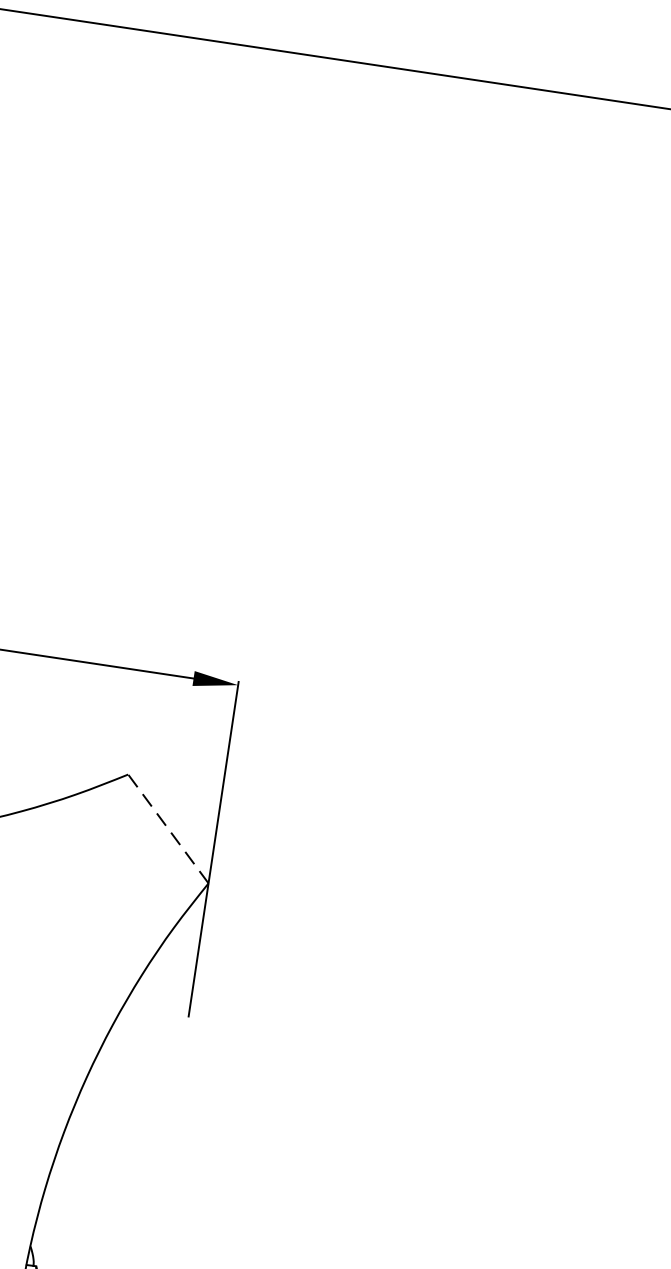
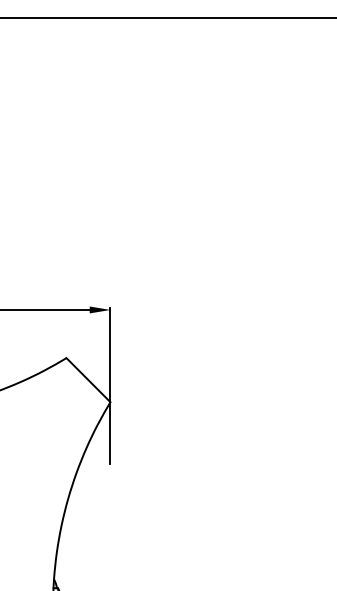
line: (168, 827) -> (88, 379), dashed -> solid

